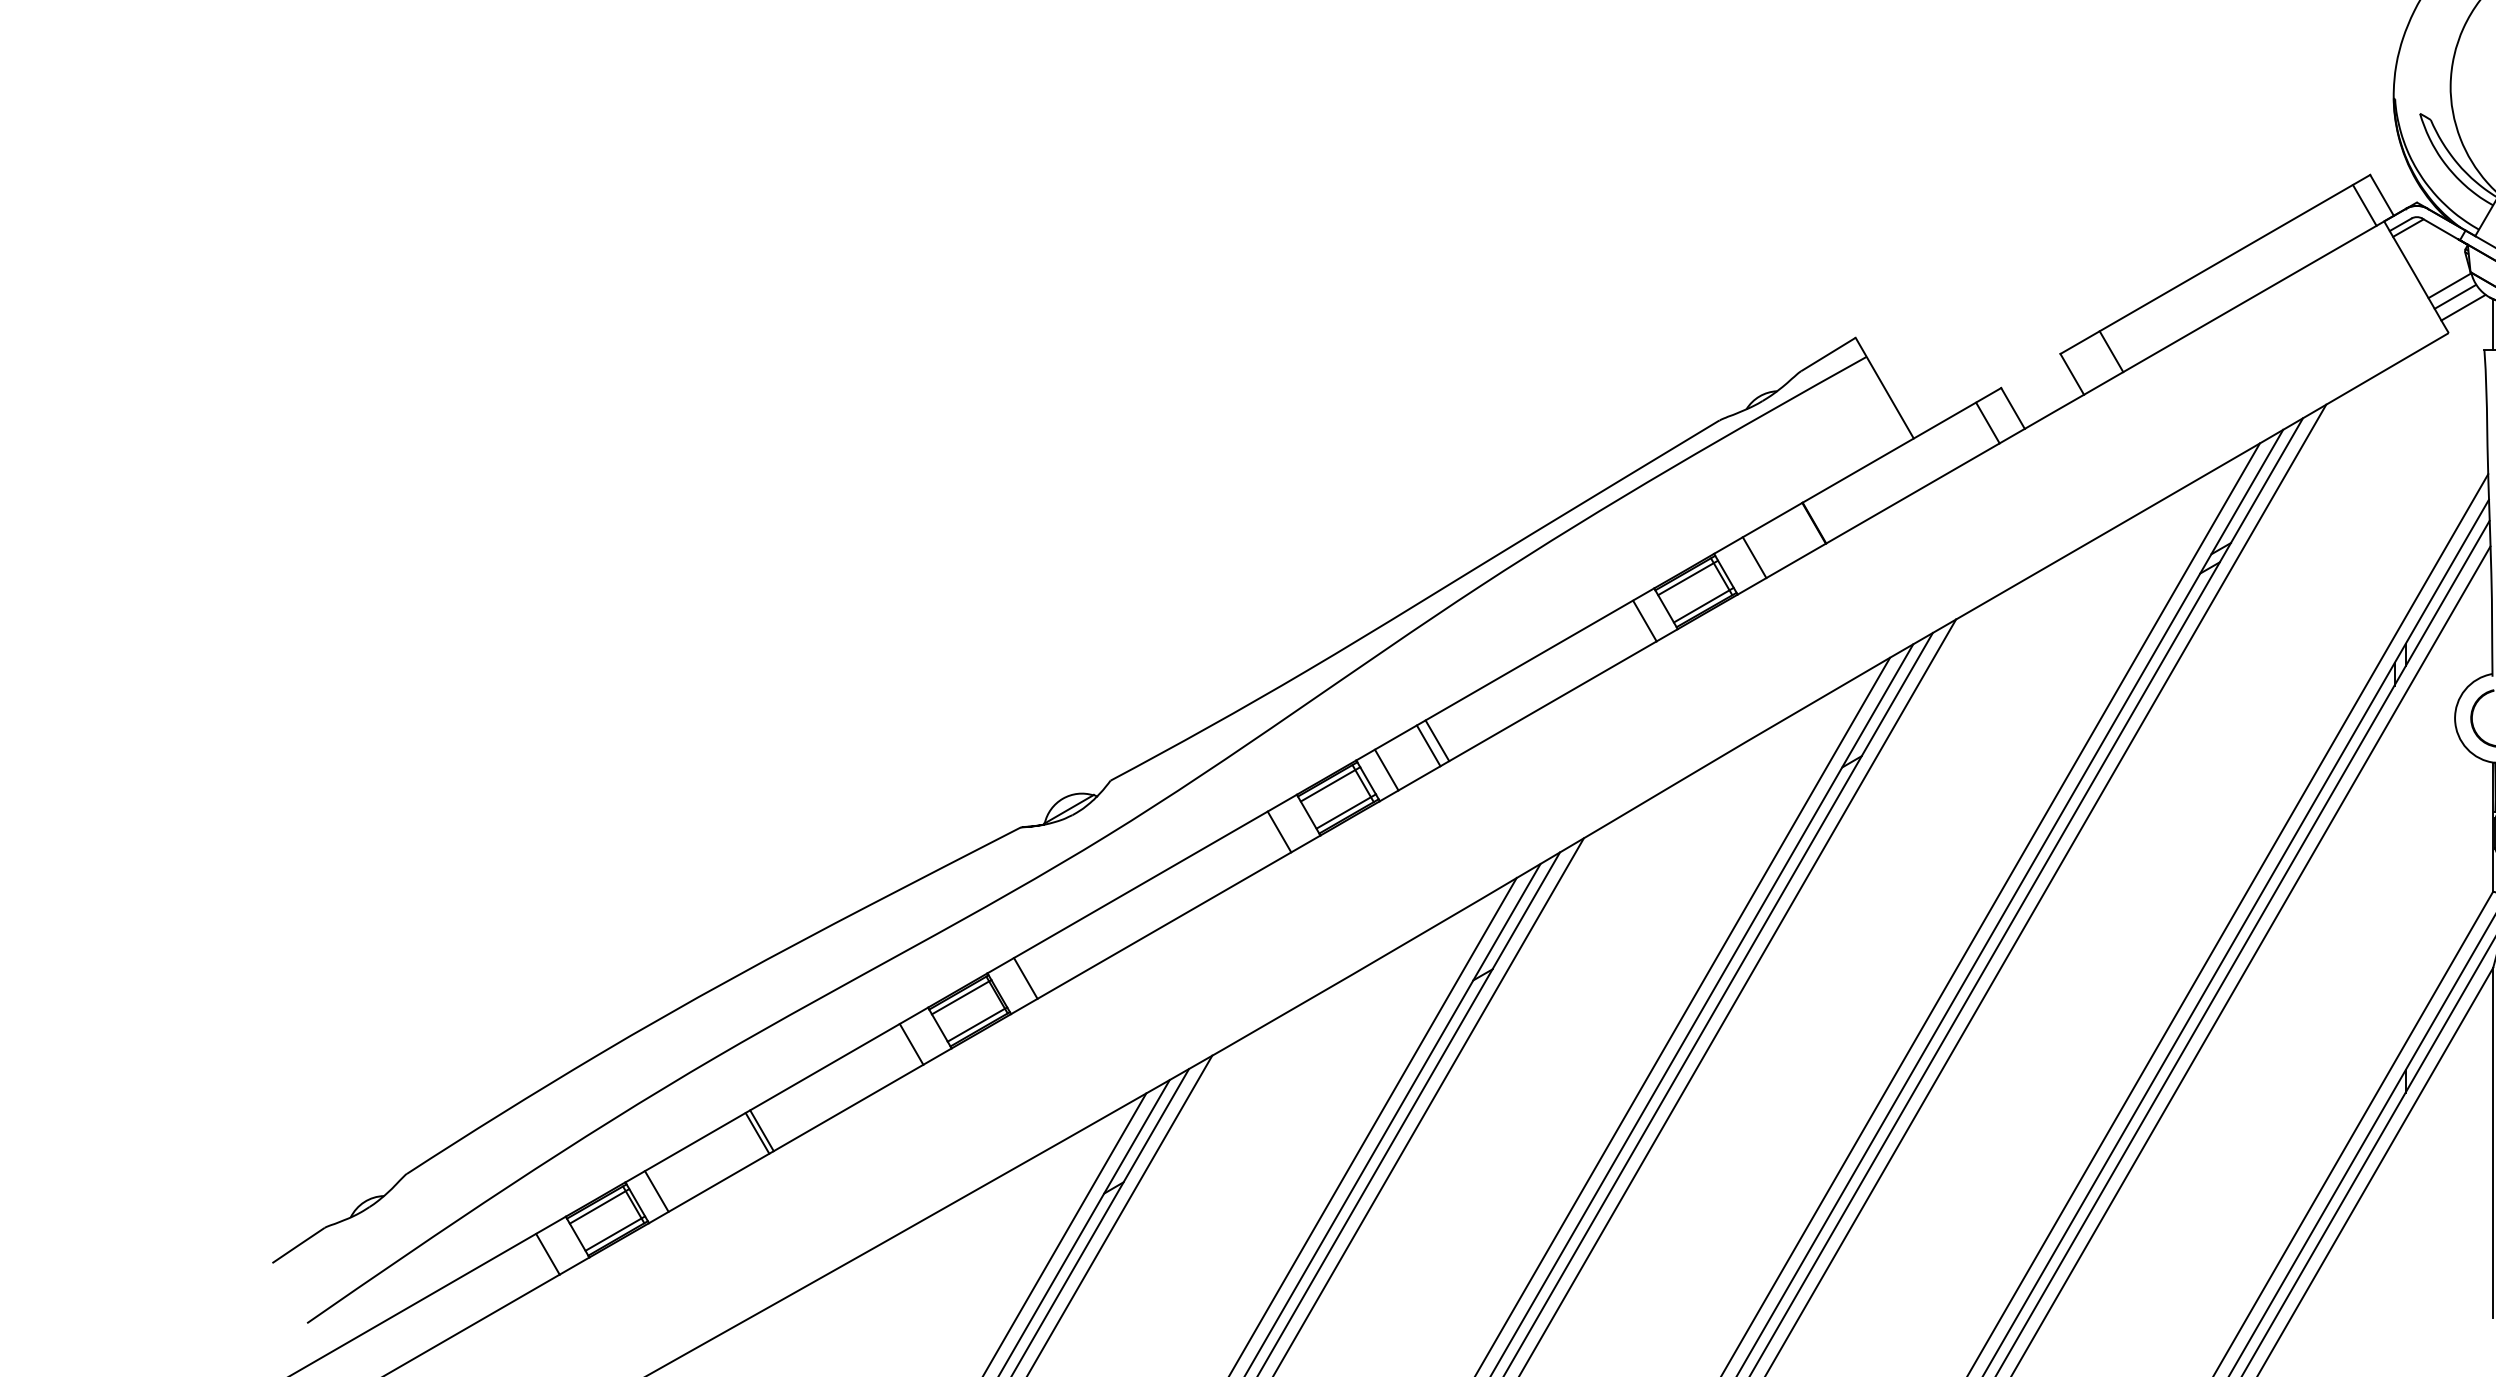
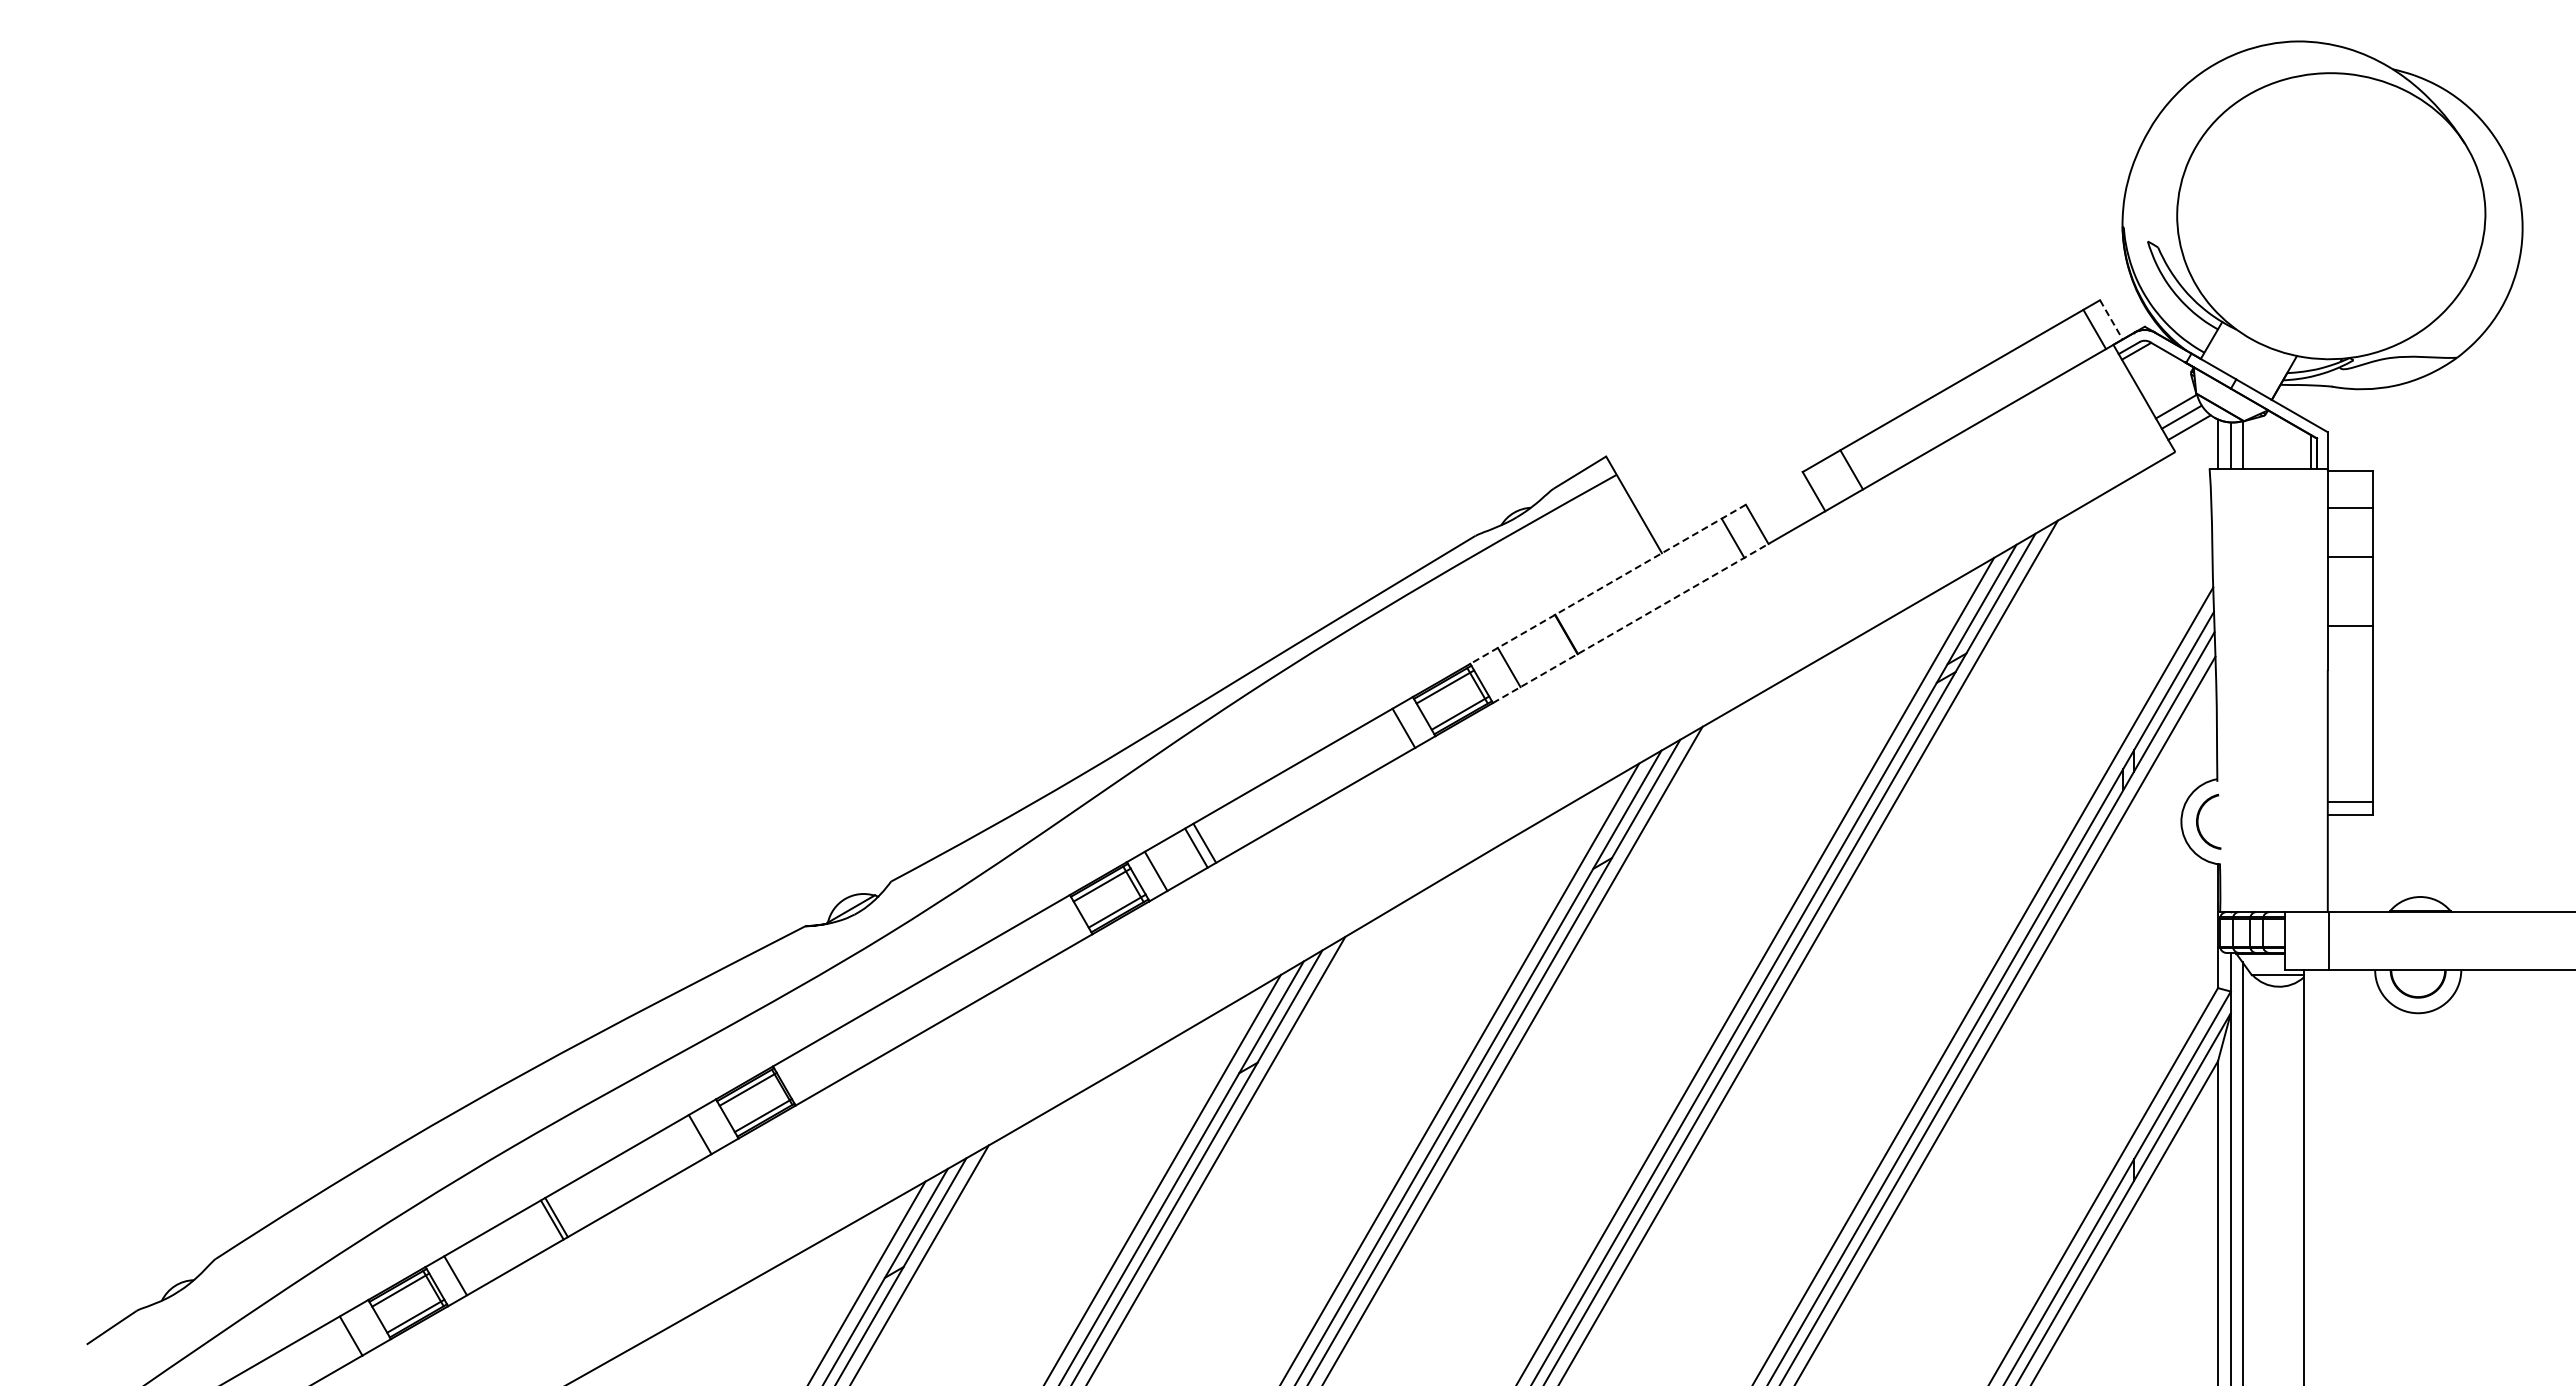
line: (2382, 195) -> (2111, 319), solid -> dashed
line: (1857, 471) -> (1607, 584), solid -> dashed
line: (1882, 511) -> (1631, 623), solid -> dashed
line: (1278, 831) -> (1052, 930), removed
line: (1025, 977) -> (809, 1070), removed

